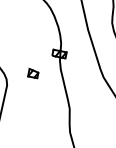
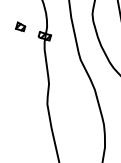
part: (32, 73) -> (20, 26), moved

